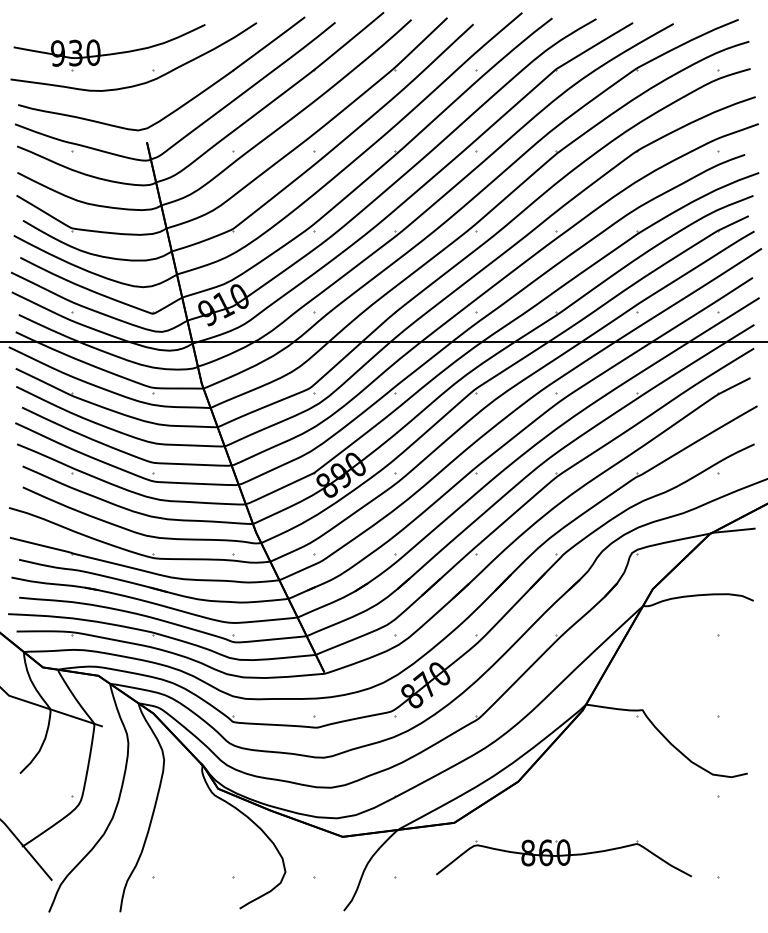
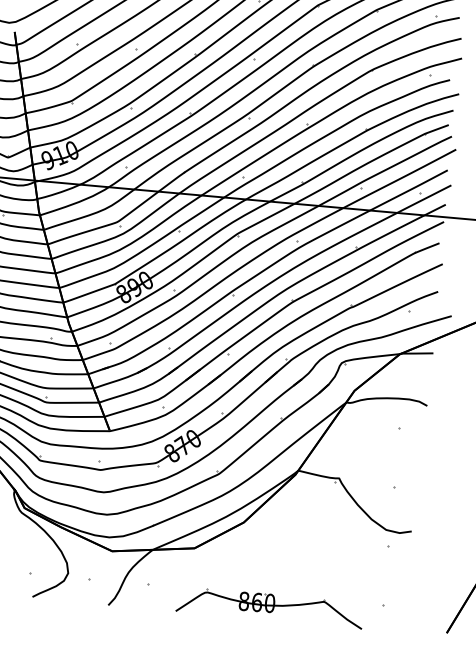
part: (563, 858) -> (269, 607), moved

